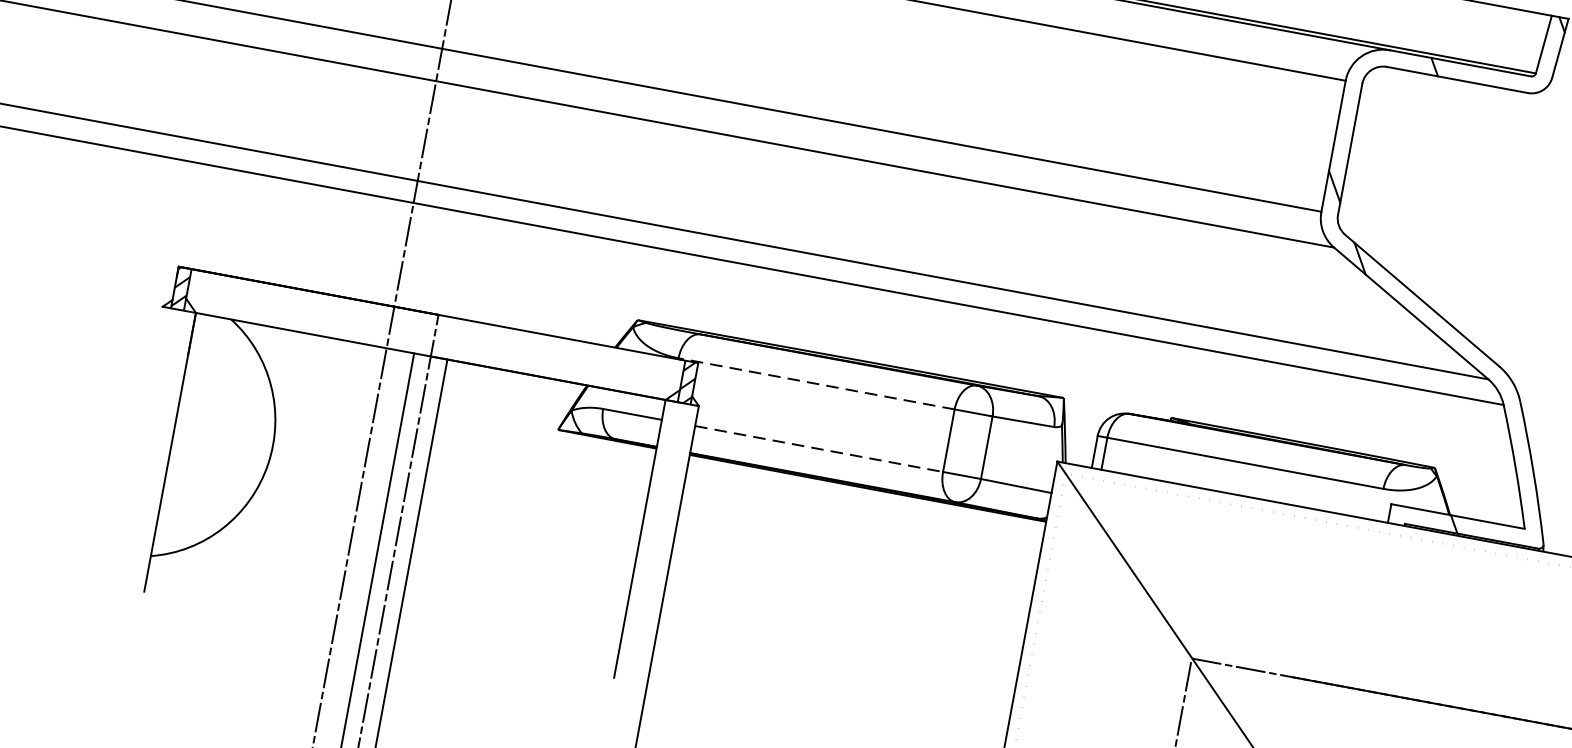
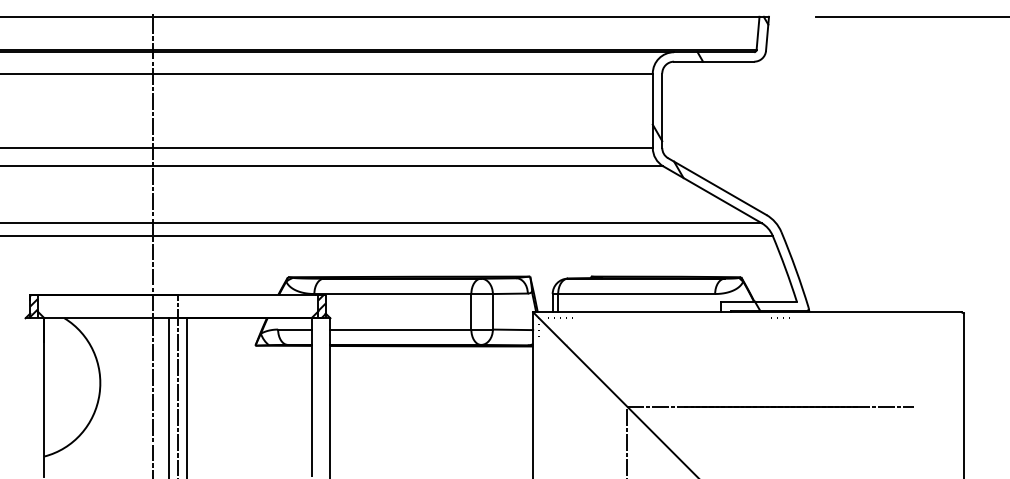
line: (815, 384) -> (392, 294), dashed -> solid
line: (820, 449) -> (401, 329), dashed -> solid

